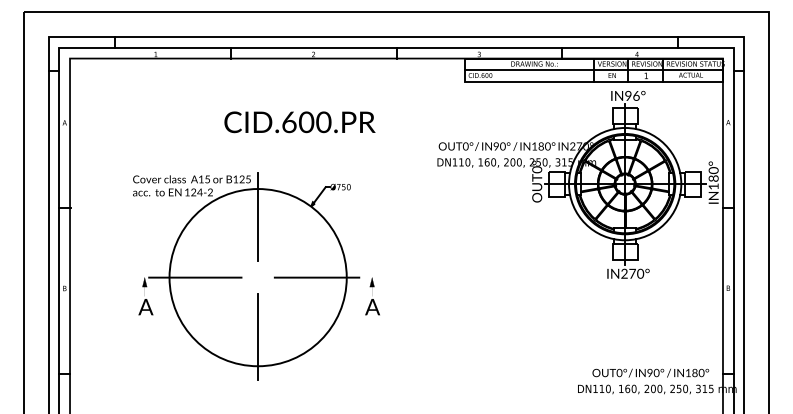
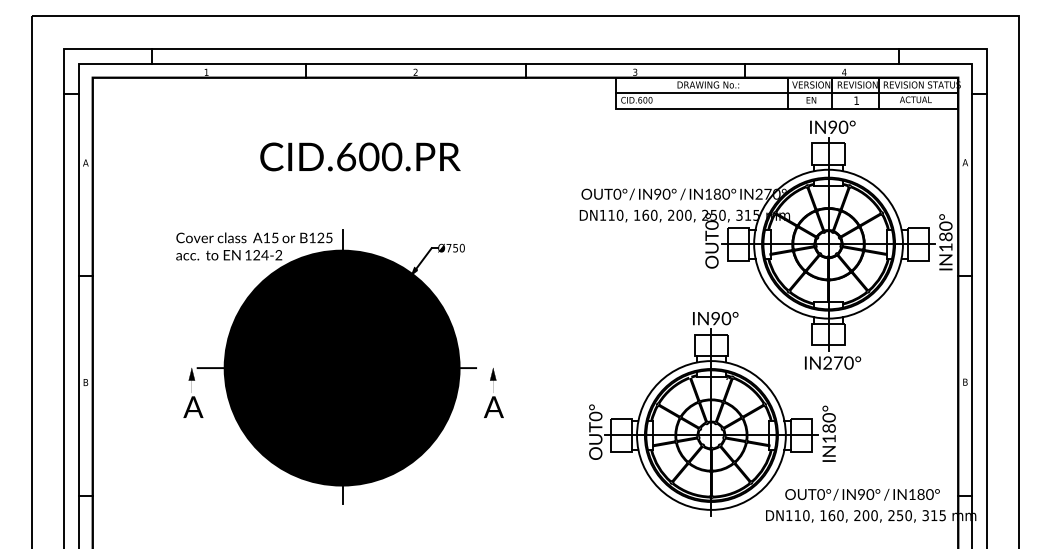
text: (636, 95) -> (843, 126), IN96° -> IN90°
text: (299, 122) -> (359, 157), moved
fill: (257, 277) -> (341, 367), added
part: (537, 312) -> (712, 414), added

